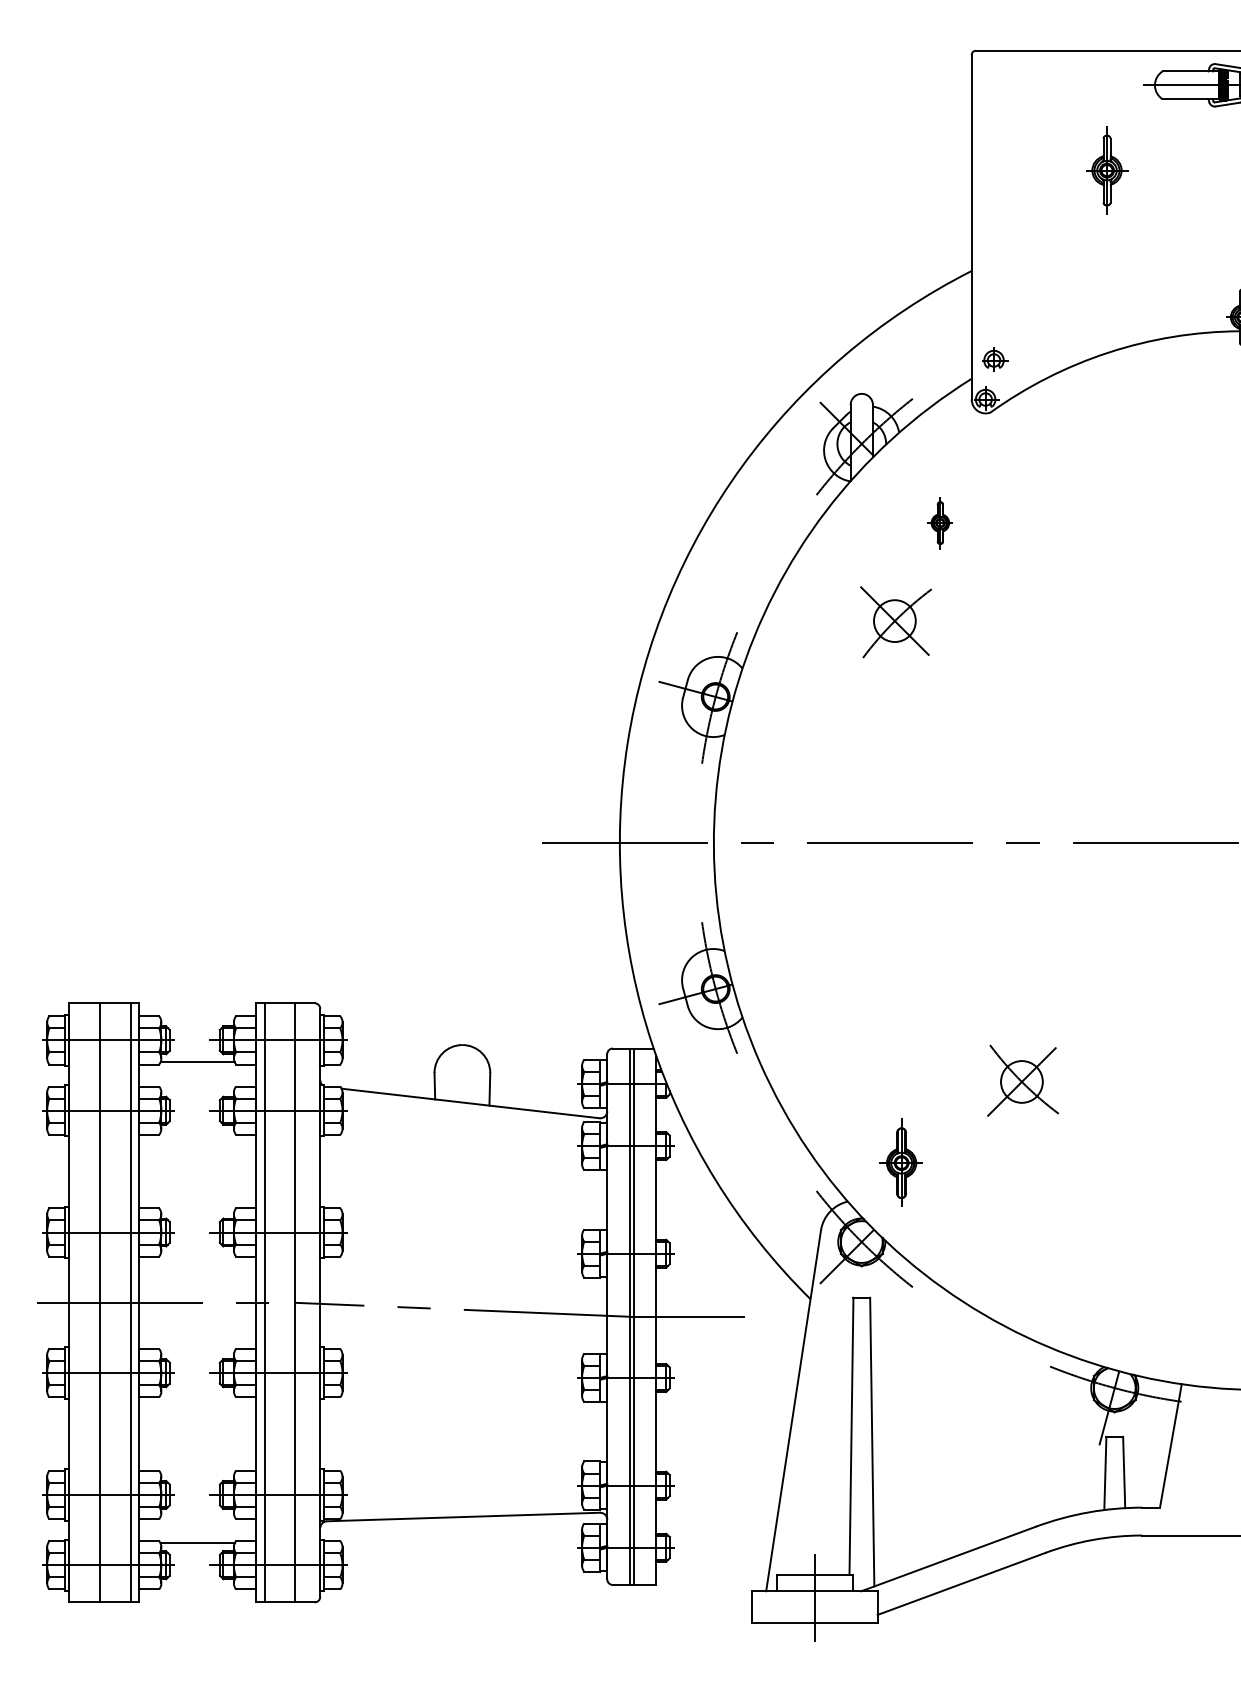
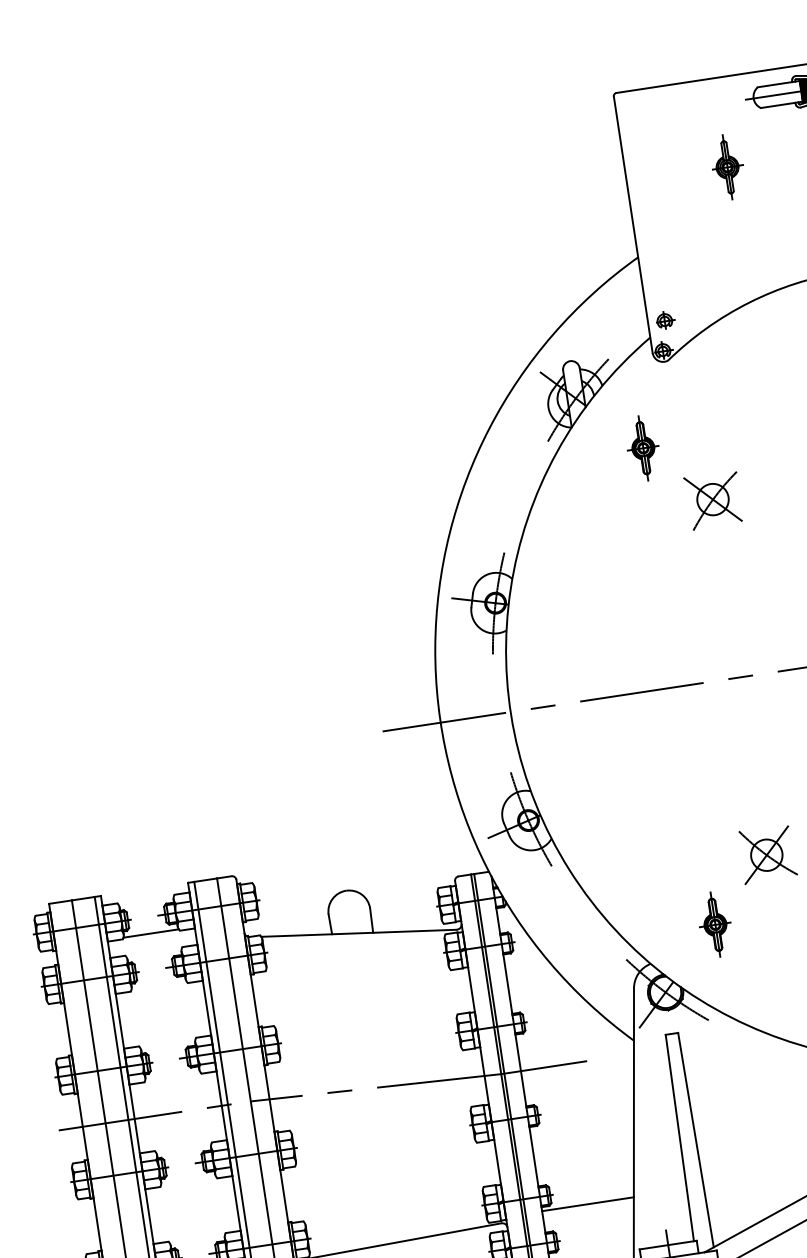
part: (939, 523) -> (642, 448), size x1.67
part: (895, 622) -> (713, 500), moved
part: (900, 1162) -> (714, 924), moved
line: (717, 1504) -> (587, 1203), added

